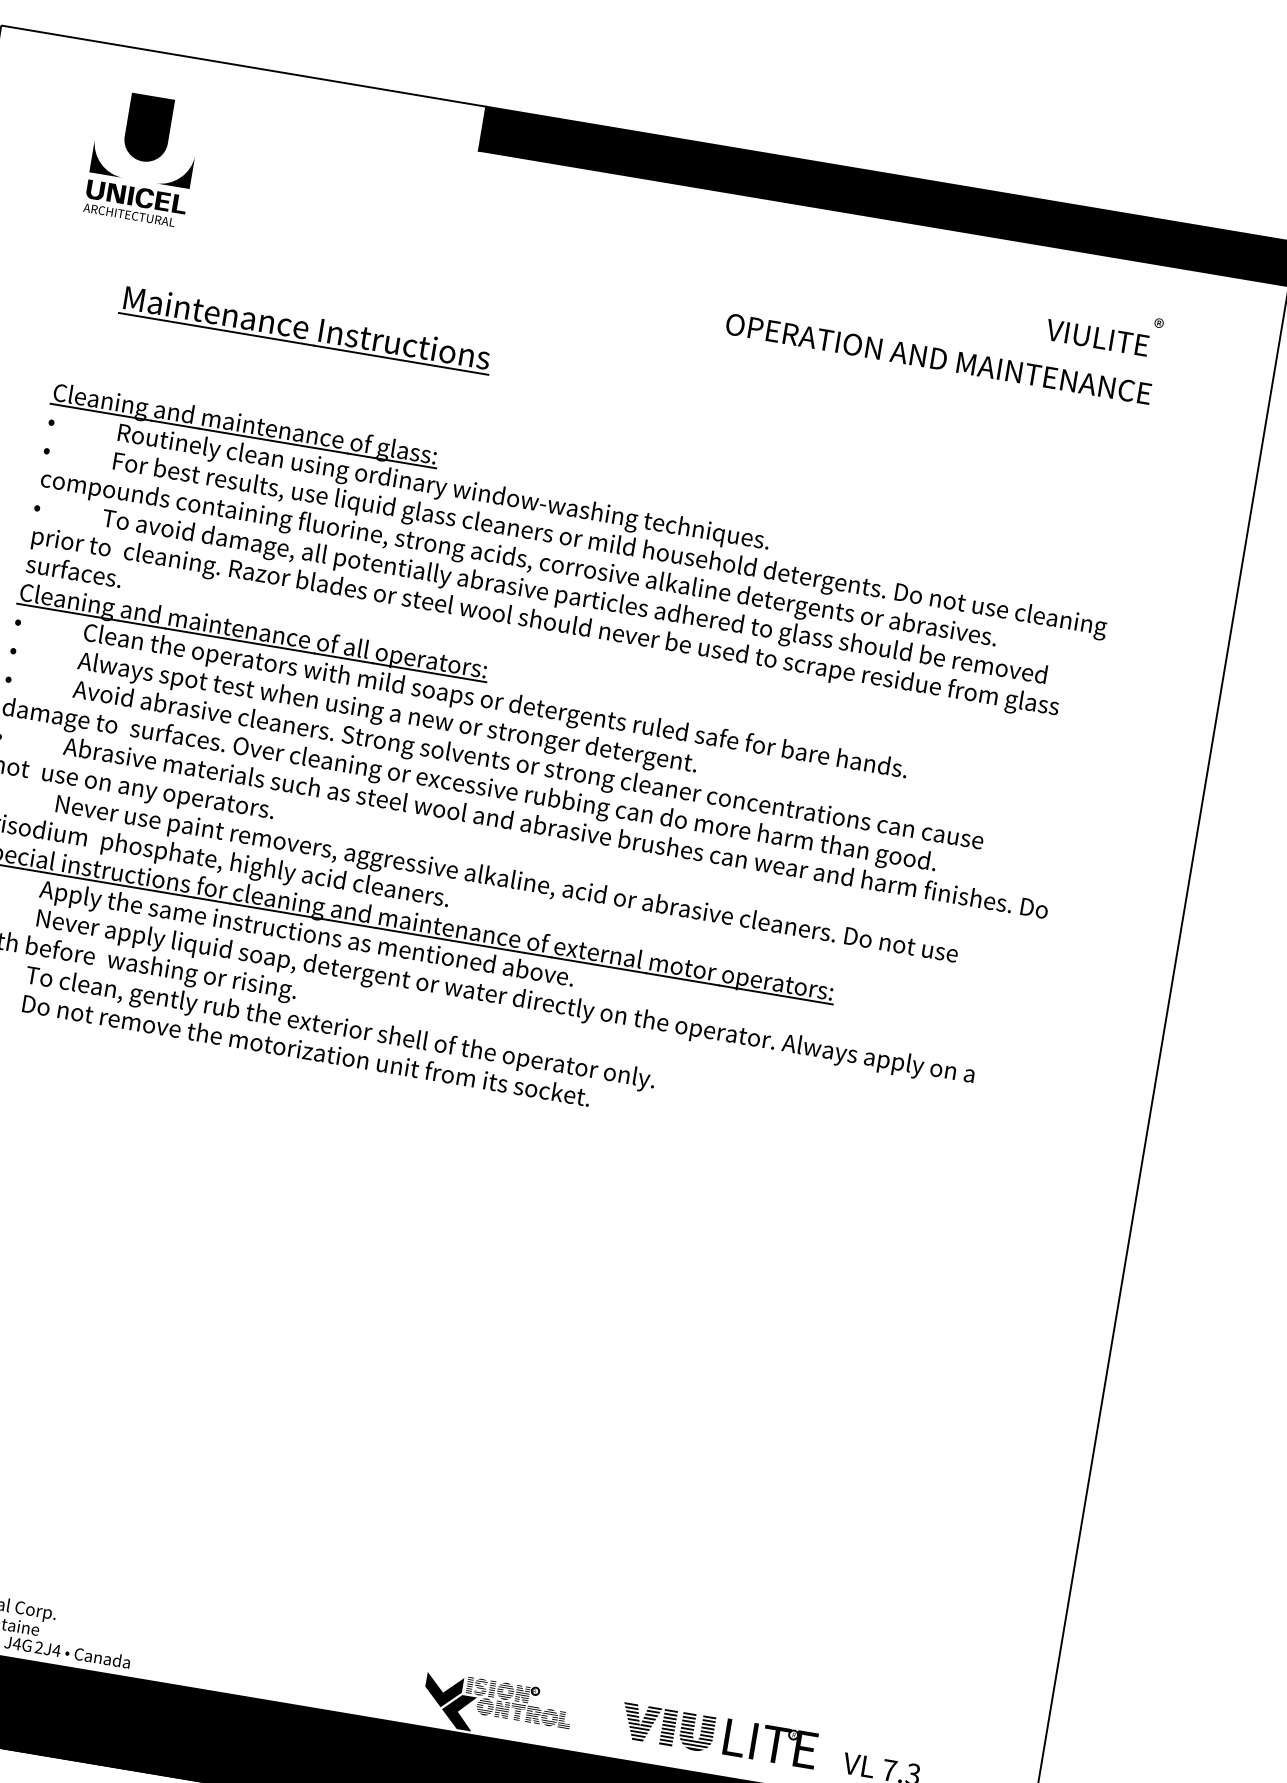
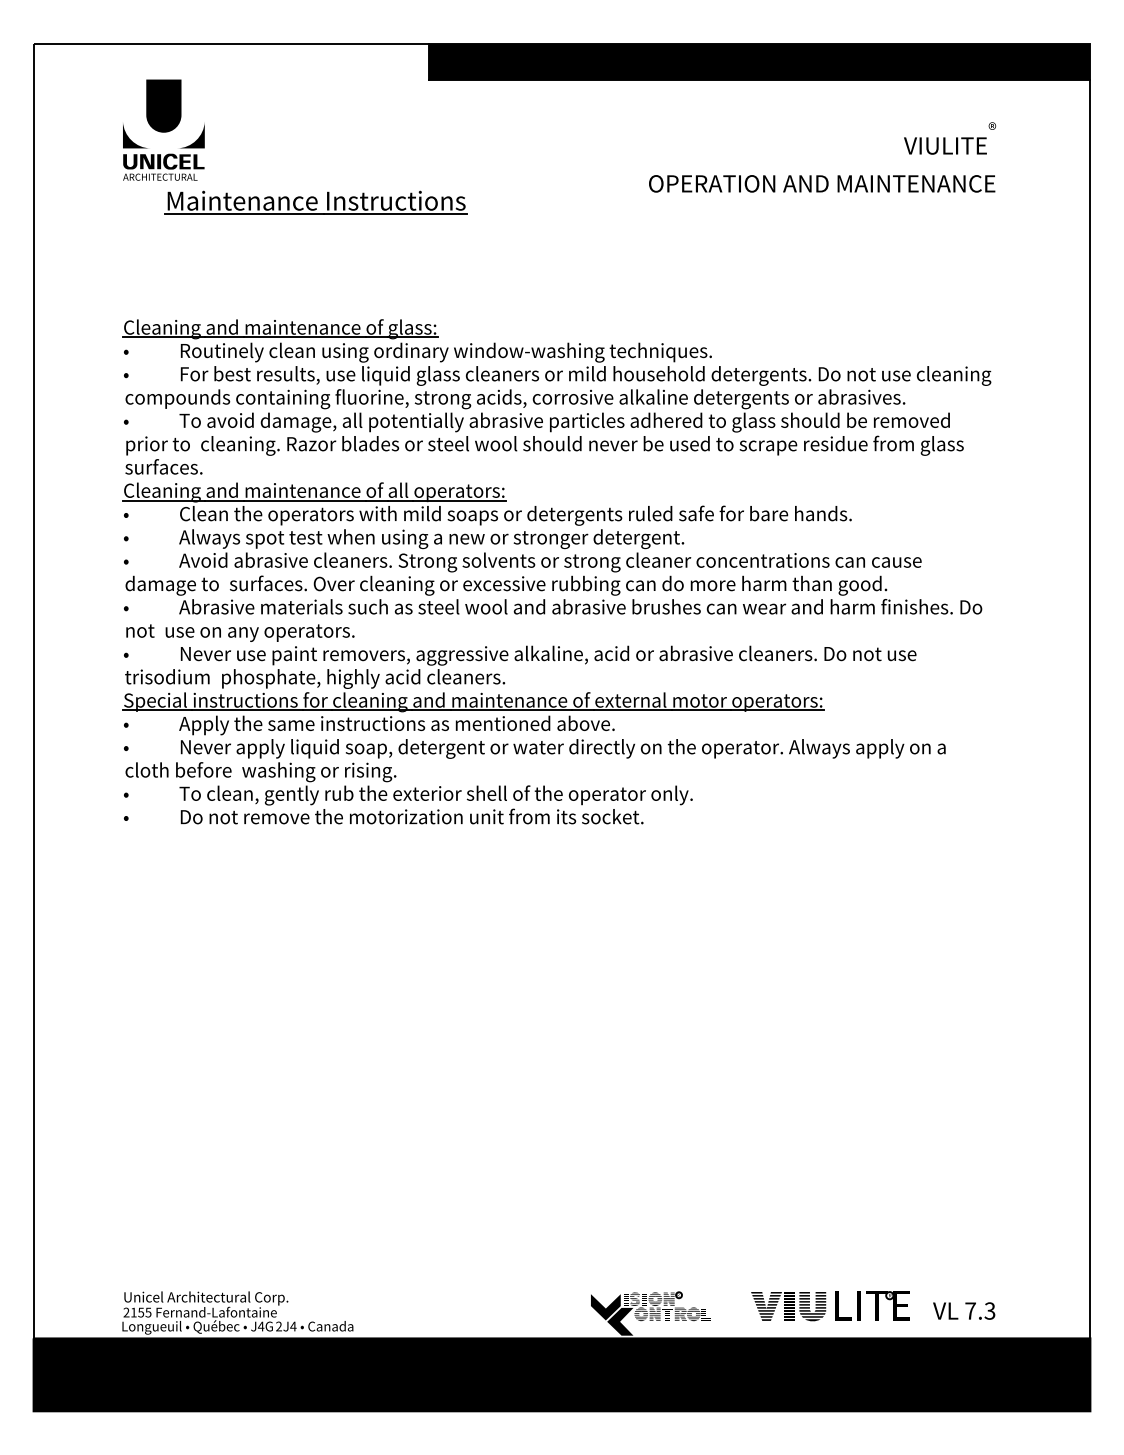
part: (305, 329) -> (315, 202), moved

